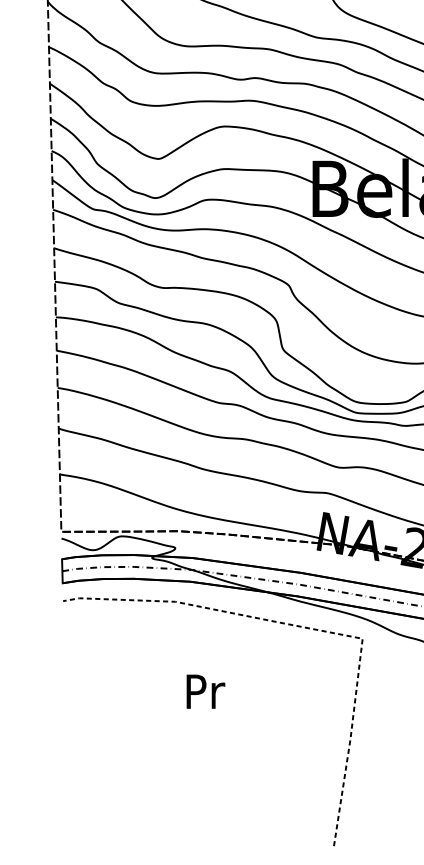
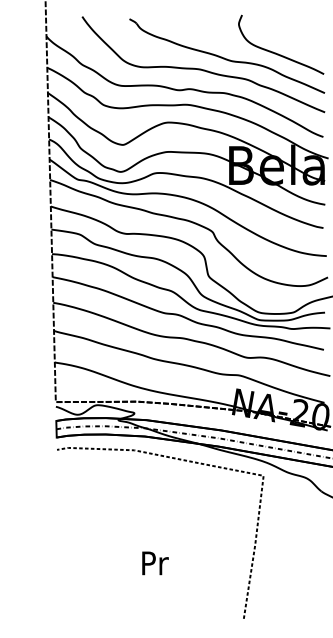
text: (205, 691) -> (155, 563), moved

